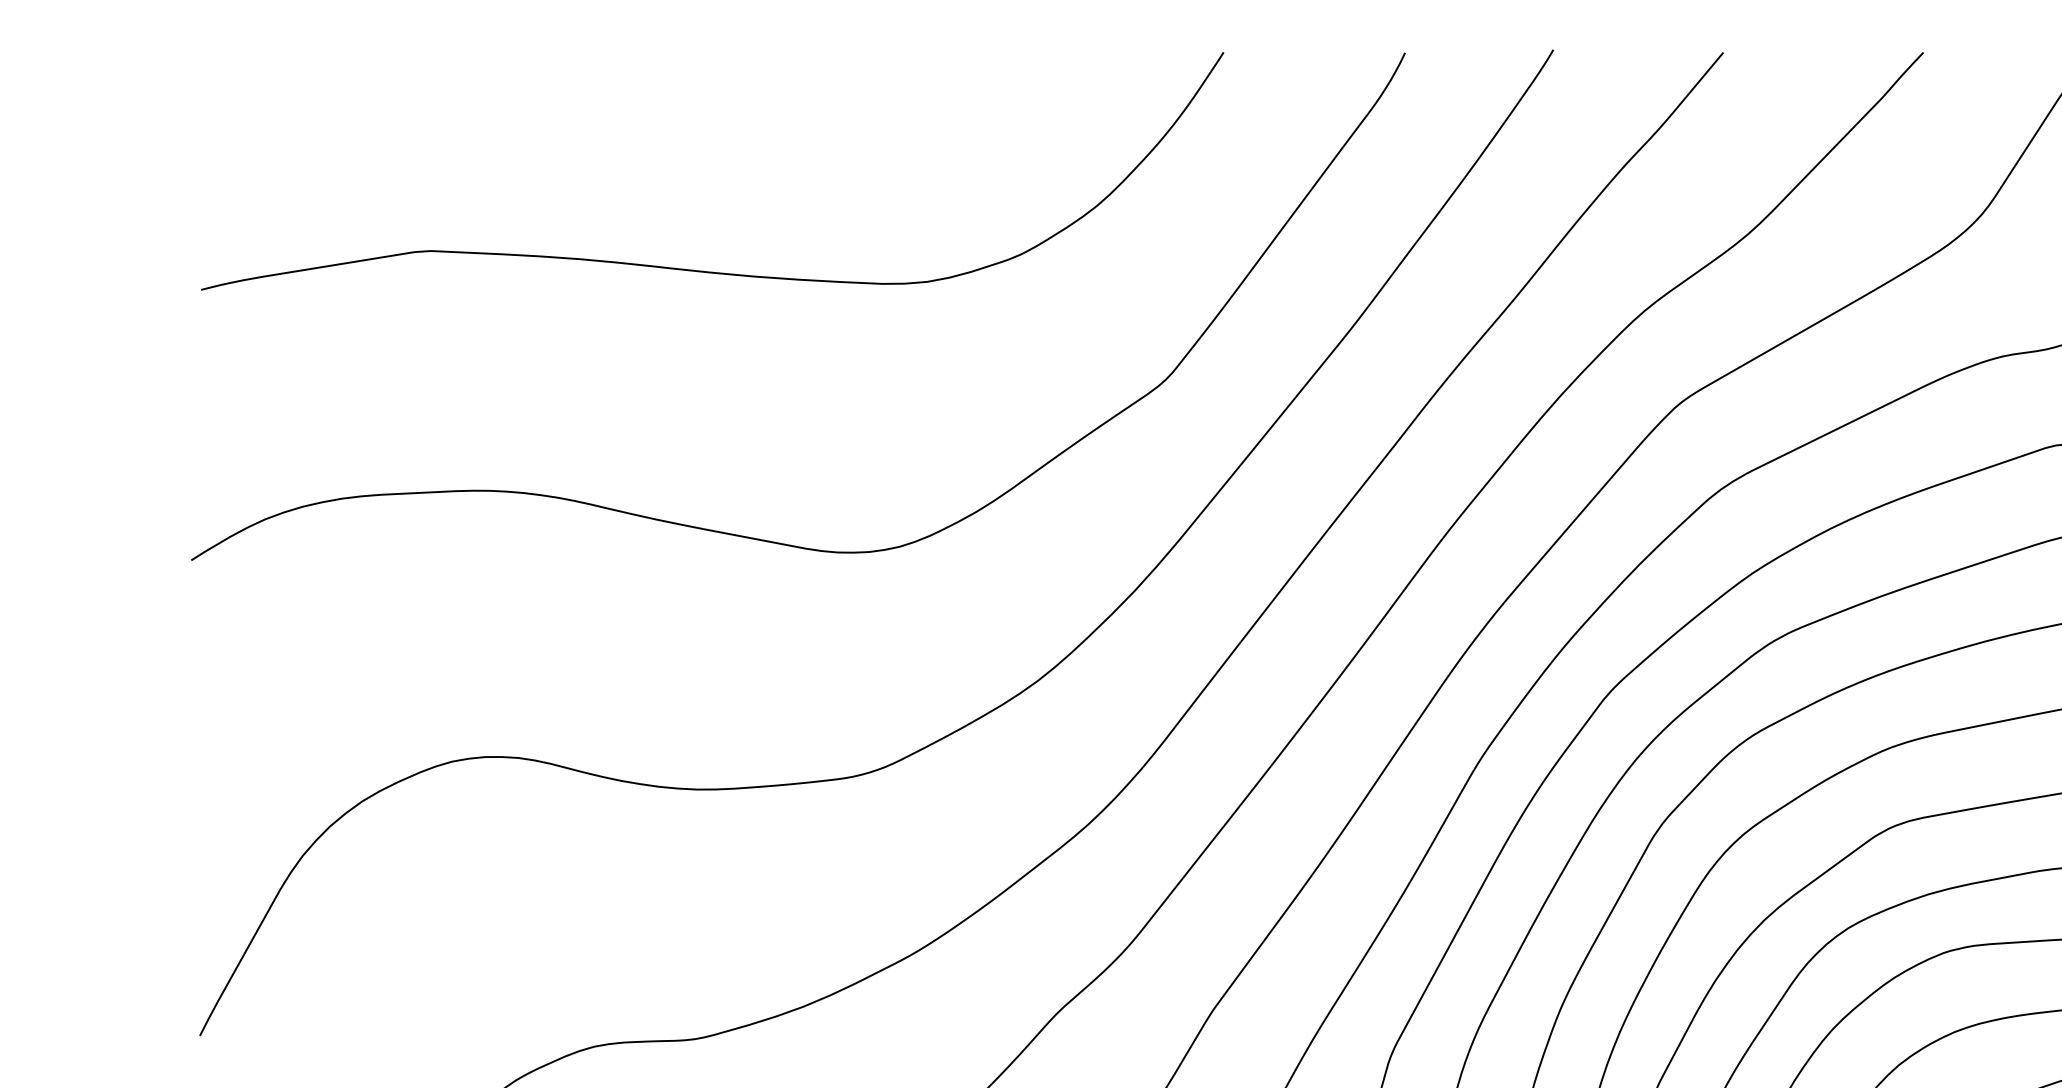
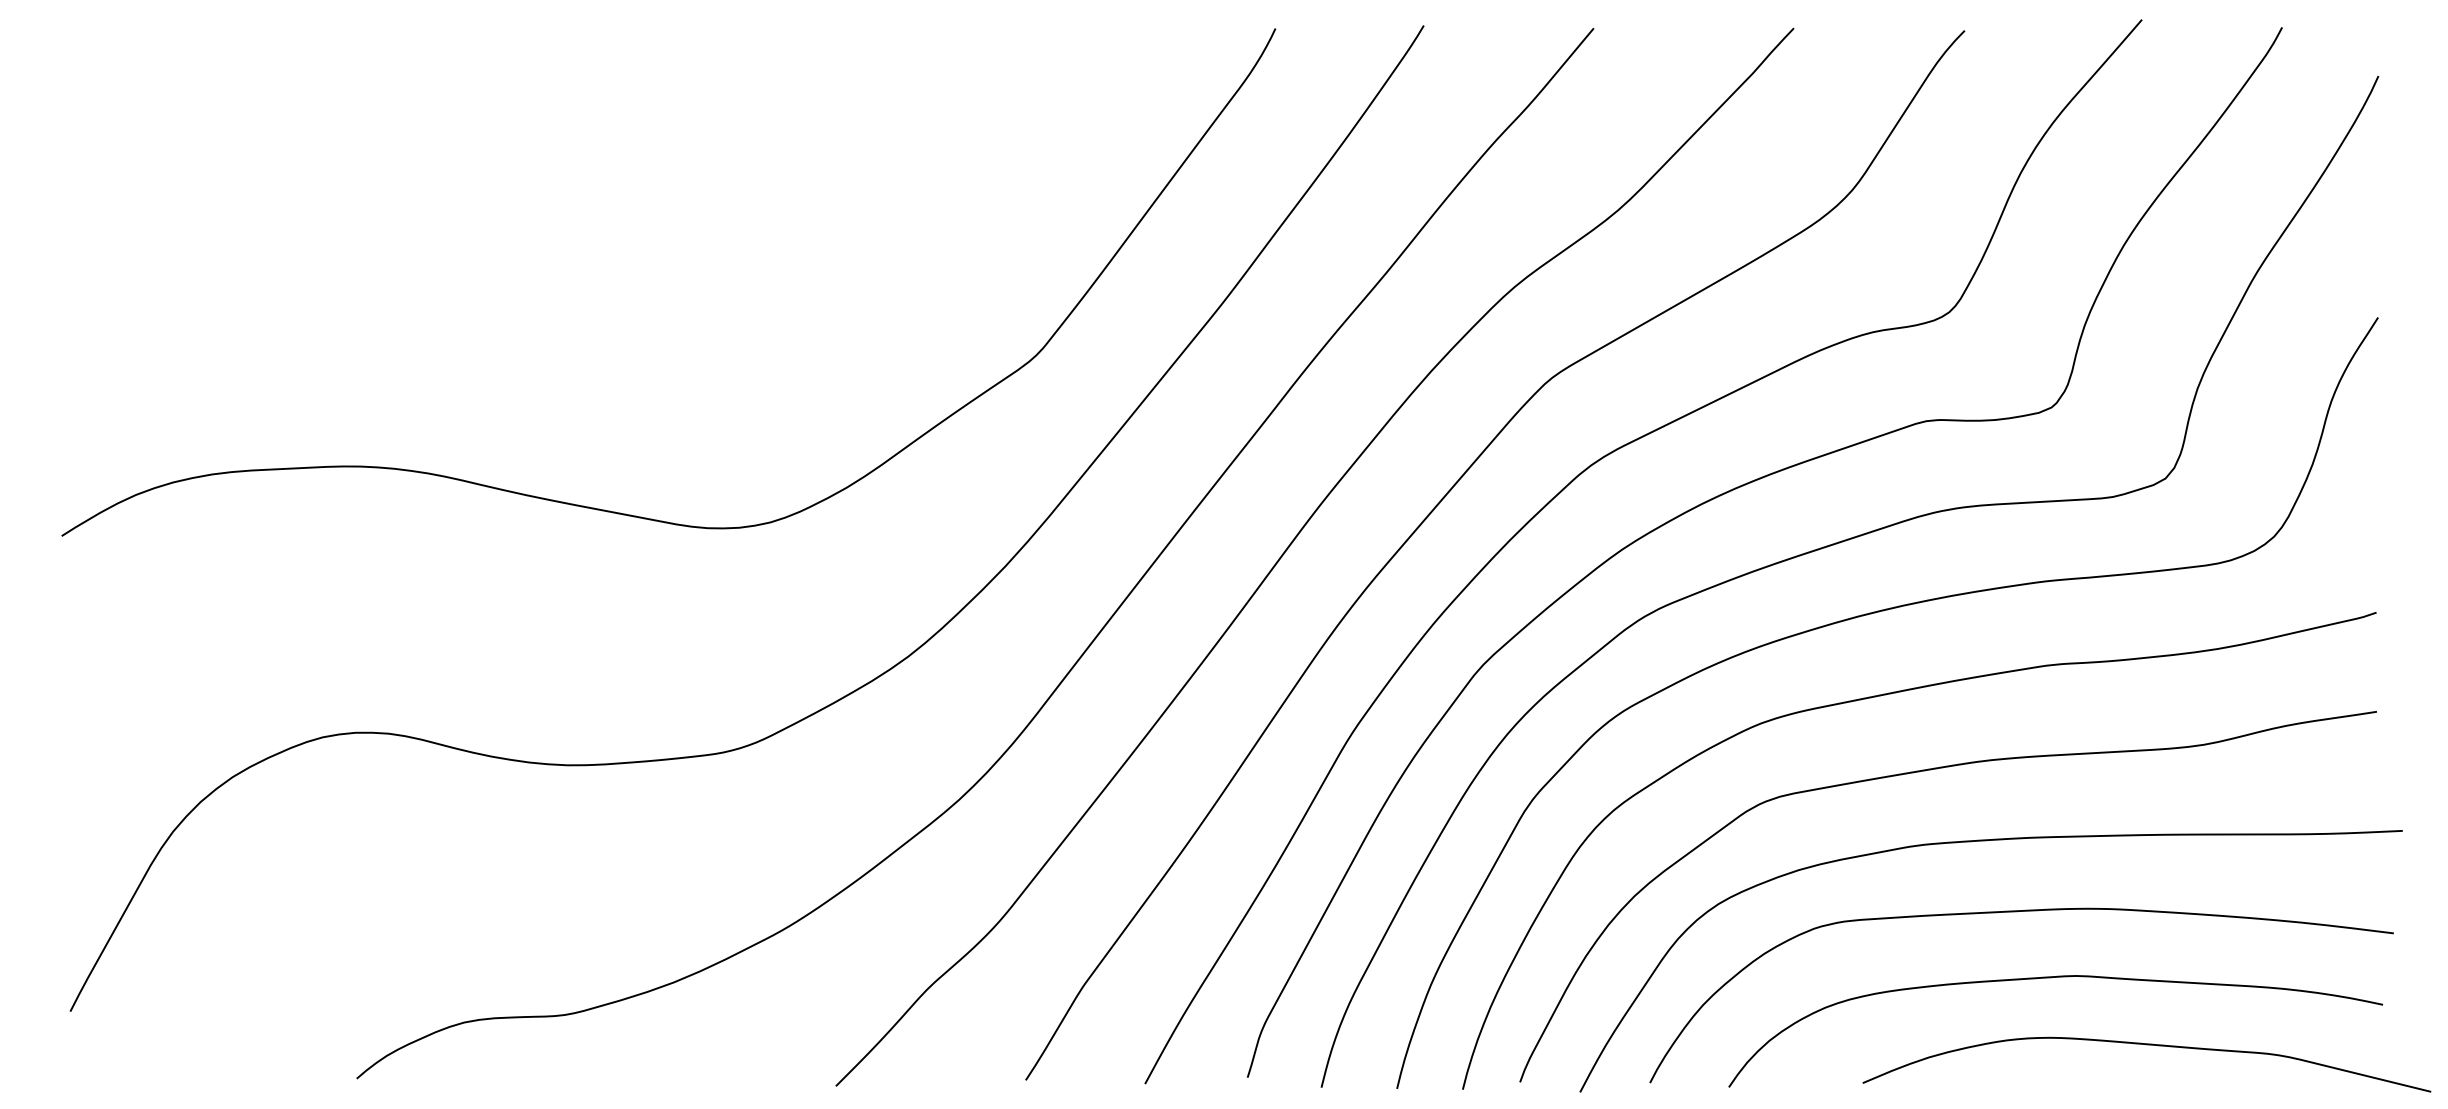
curve: (706, 270) -> (576, 246), removed

